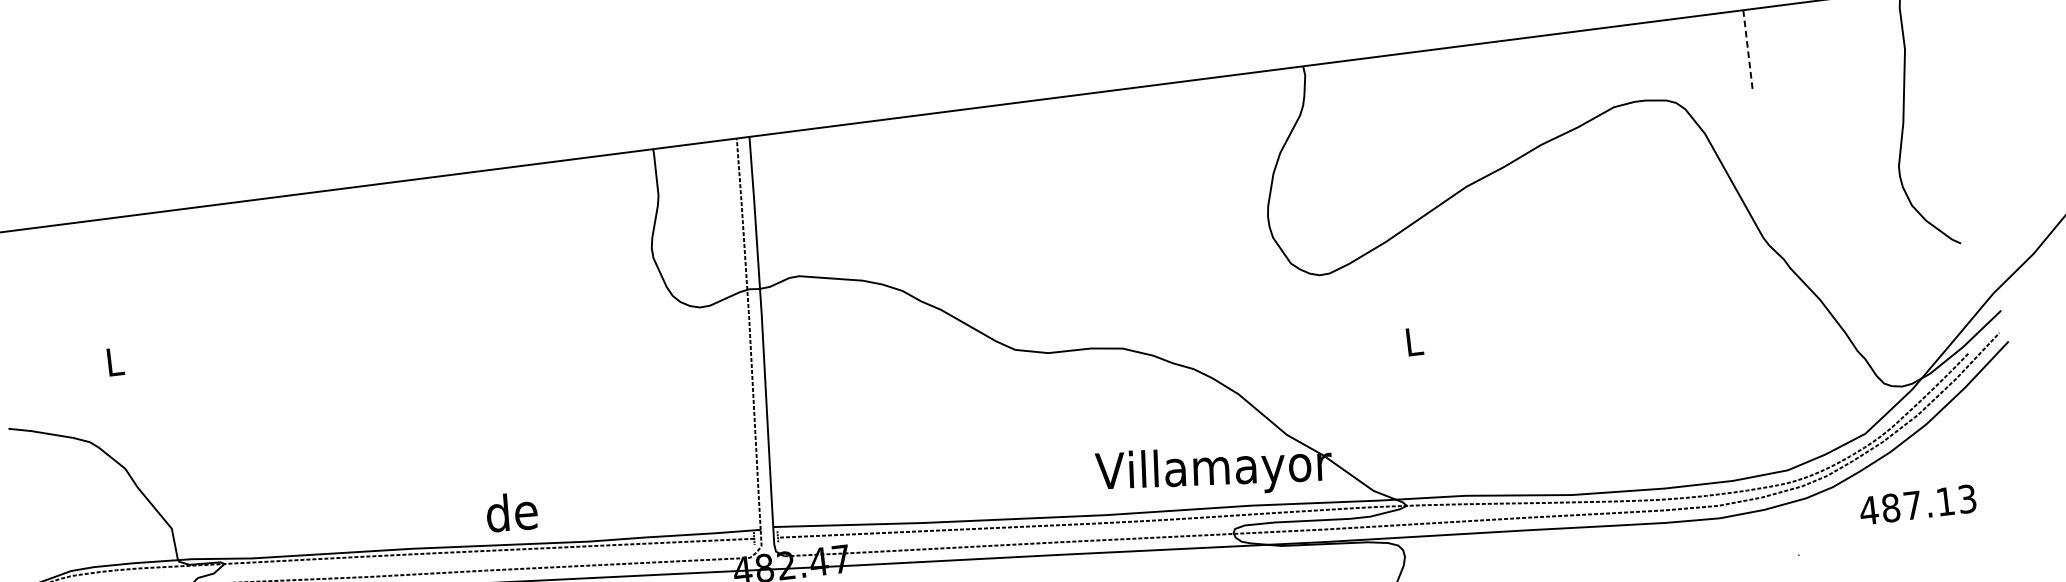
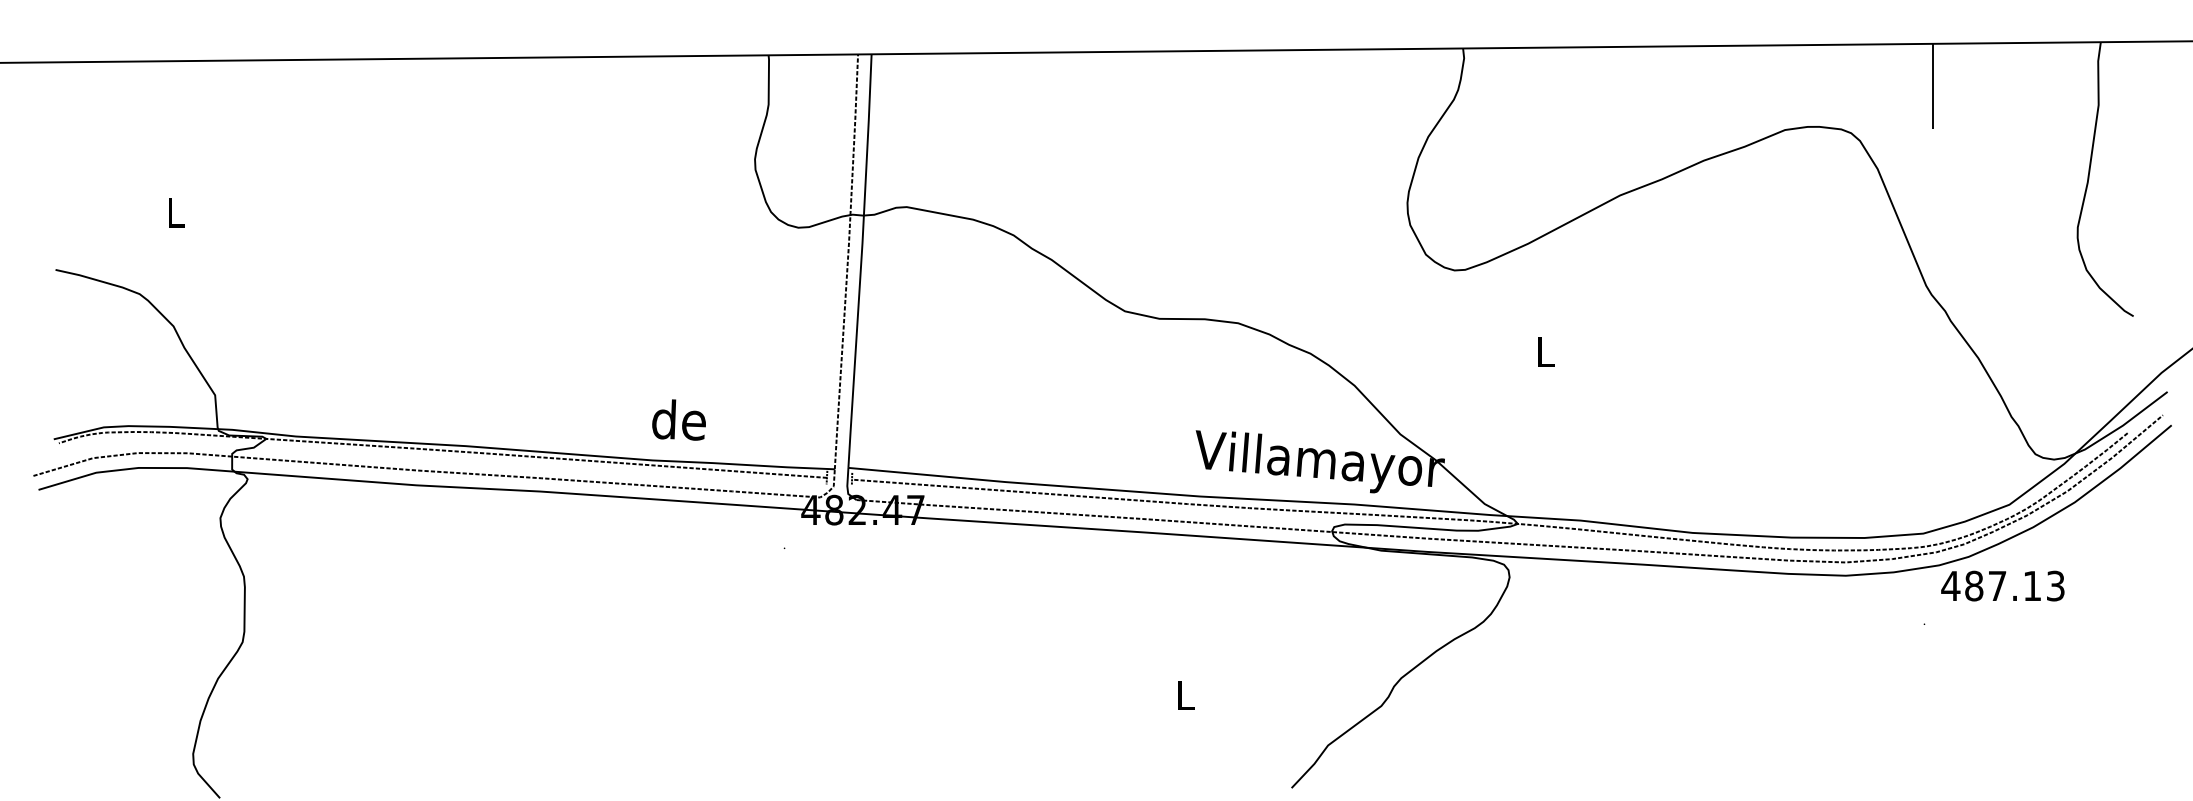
line: (1748, 50) -> (1933, 86), dashed -> solid
text: (1917, 504) -> (2002, 585), moved
text: (511, 511) -> (678, 419), moved

